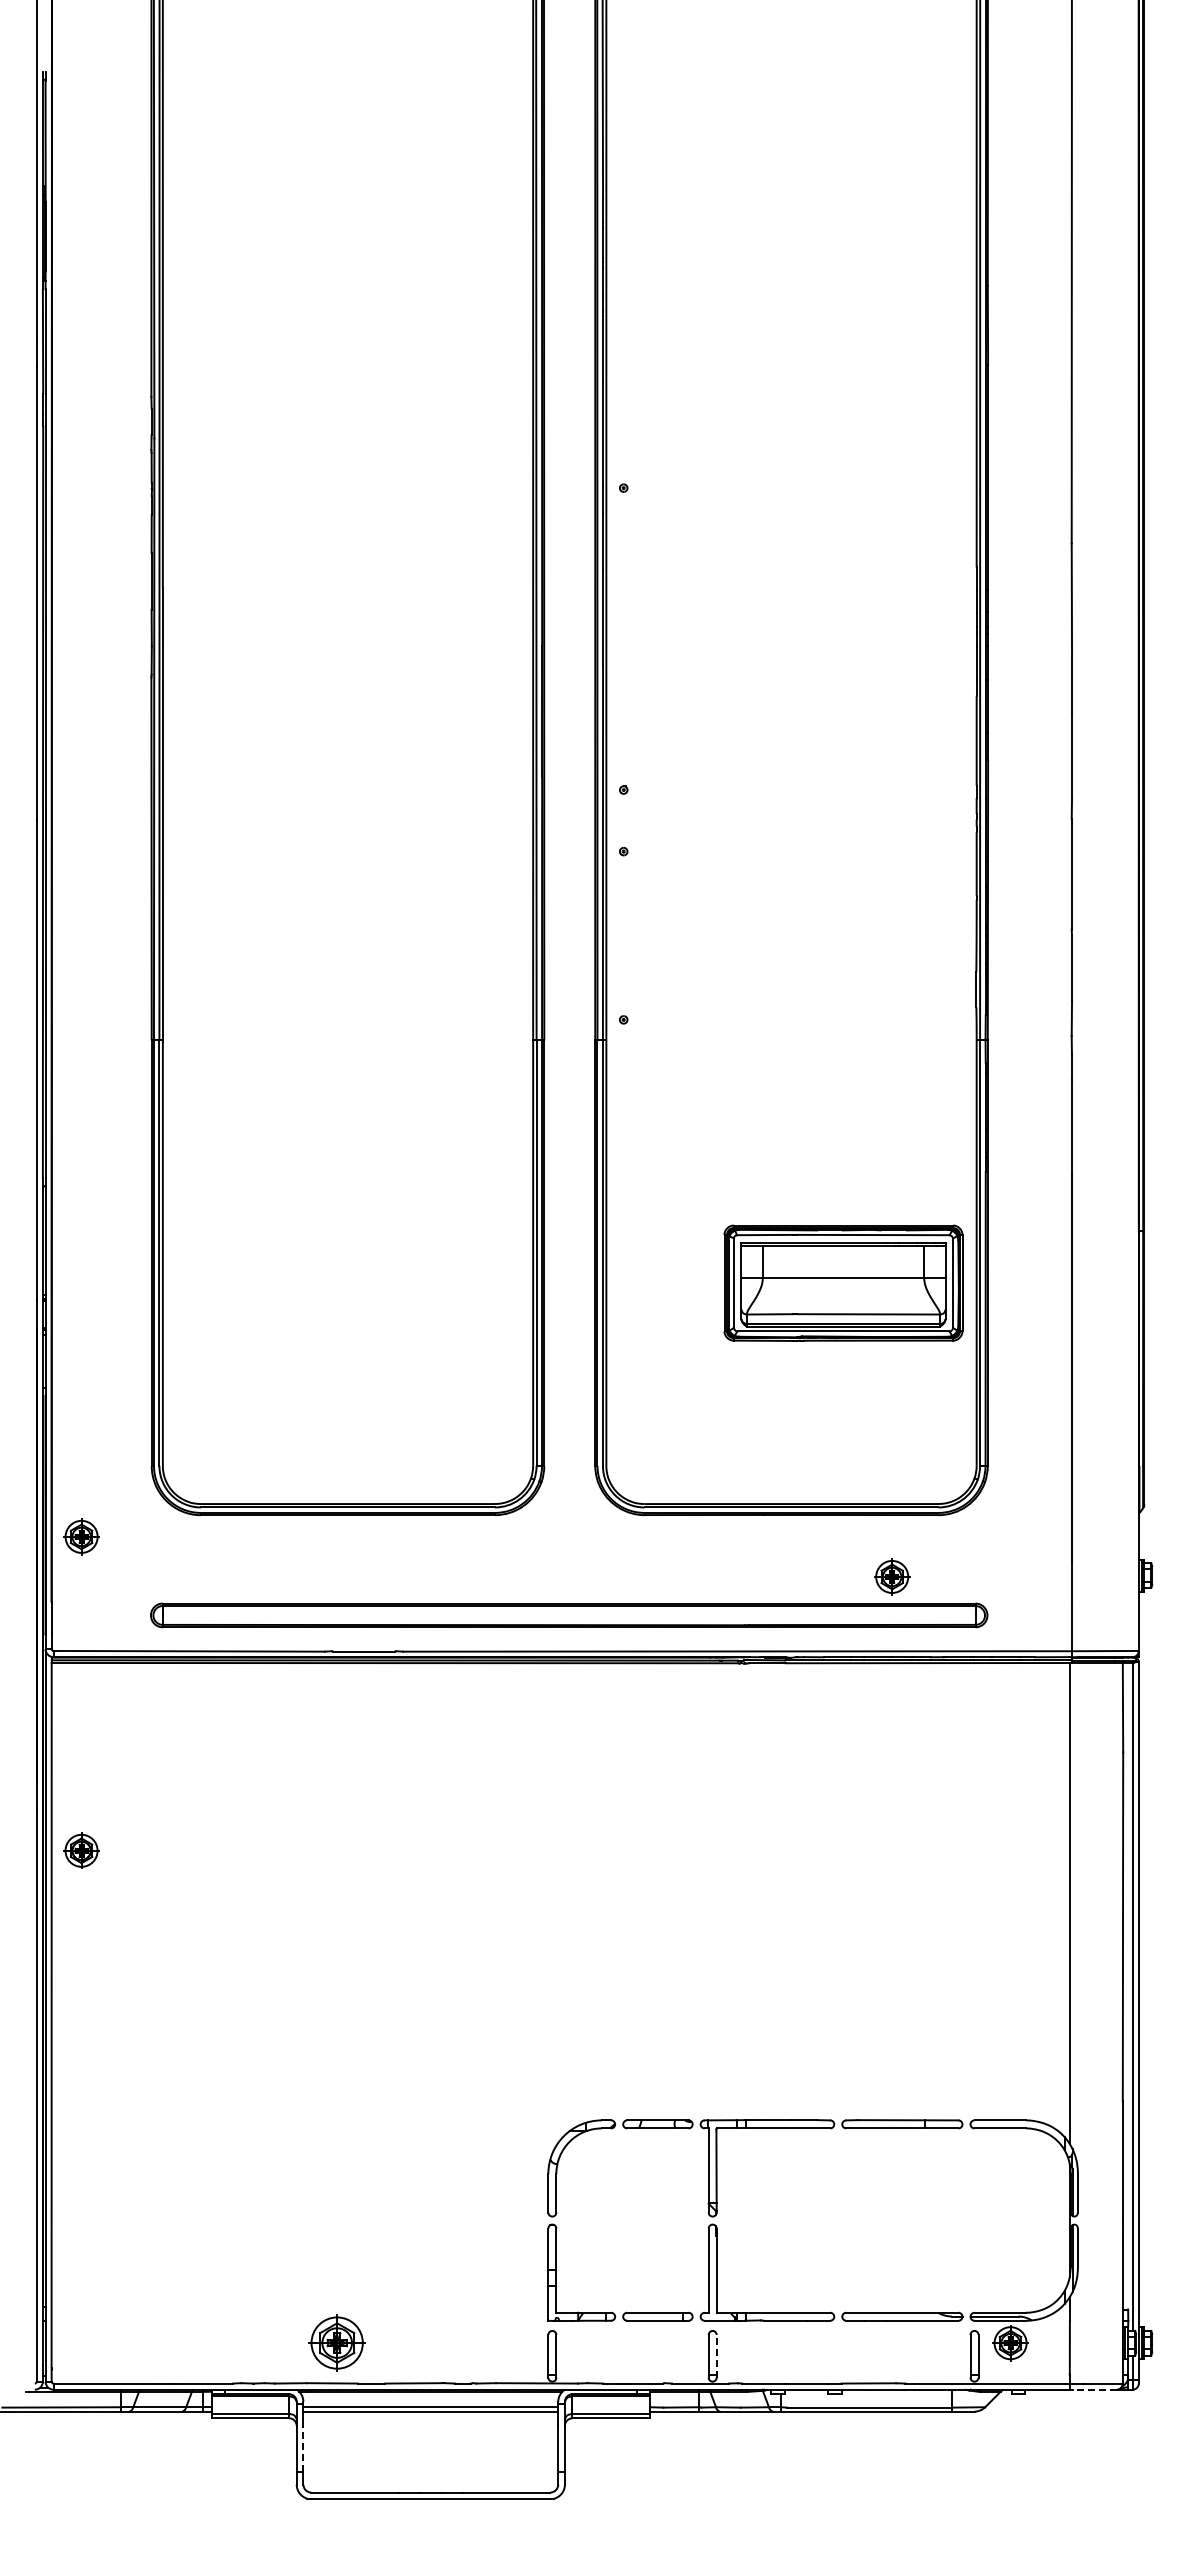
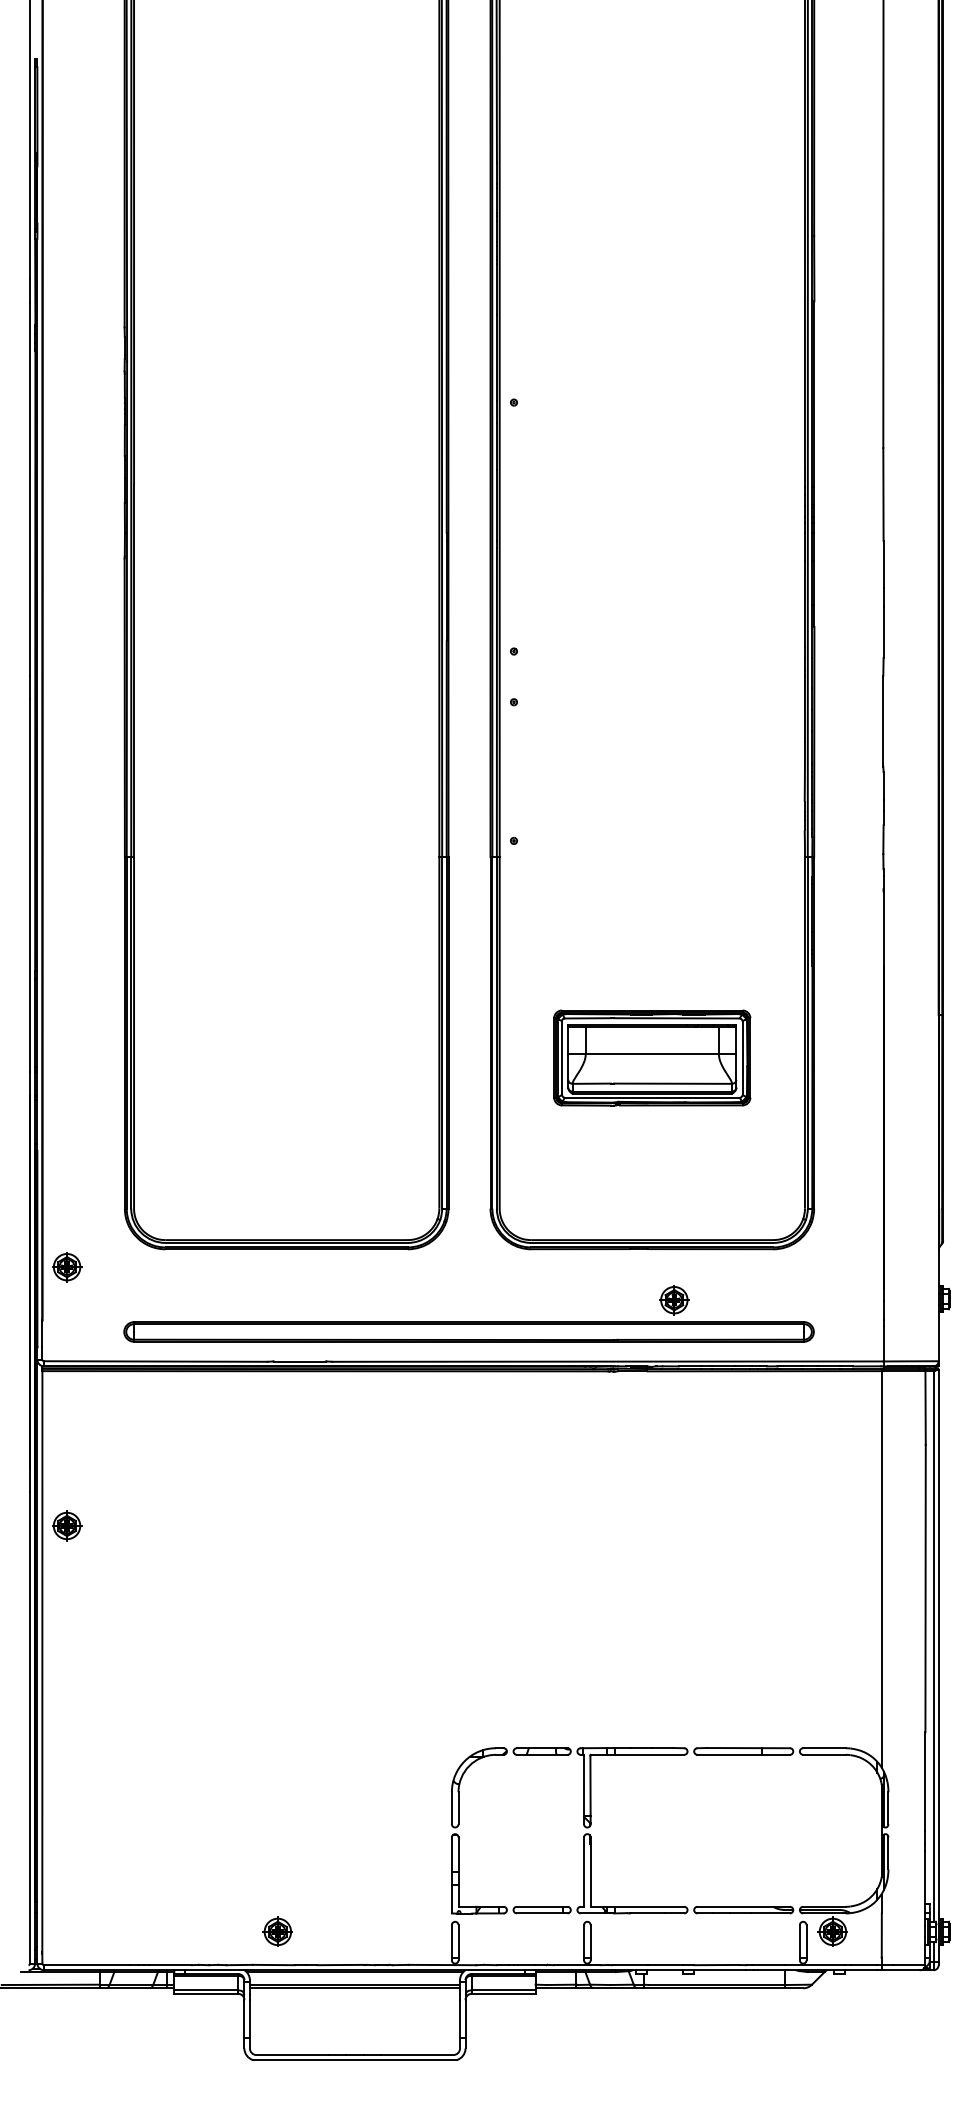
part: (843, 1282) -> (652, 1057), moved
part: (892, 1576) -> (674, 1299), moved
part: (337, 2343) -> (278, 1932), size x0.62
line: (716, 2355) -> (590, 1942), dashed -> solid
line: (1094, 2389) -> (902, 1970), dashed -> solid
line: (303, 2448) -> (250, 2018), dashed -> solid

